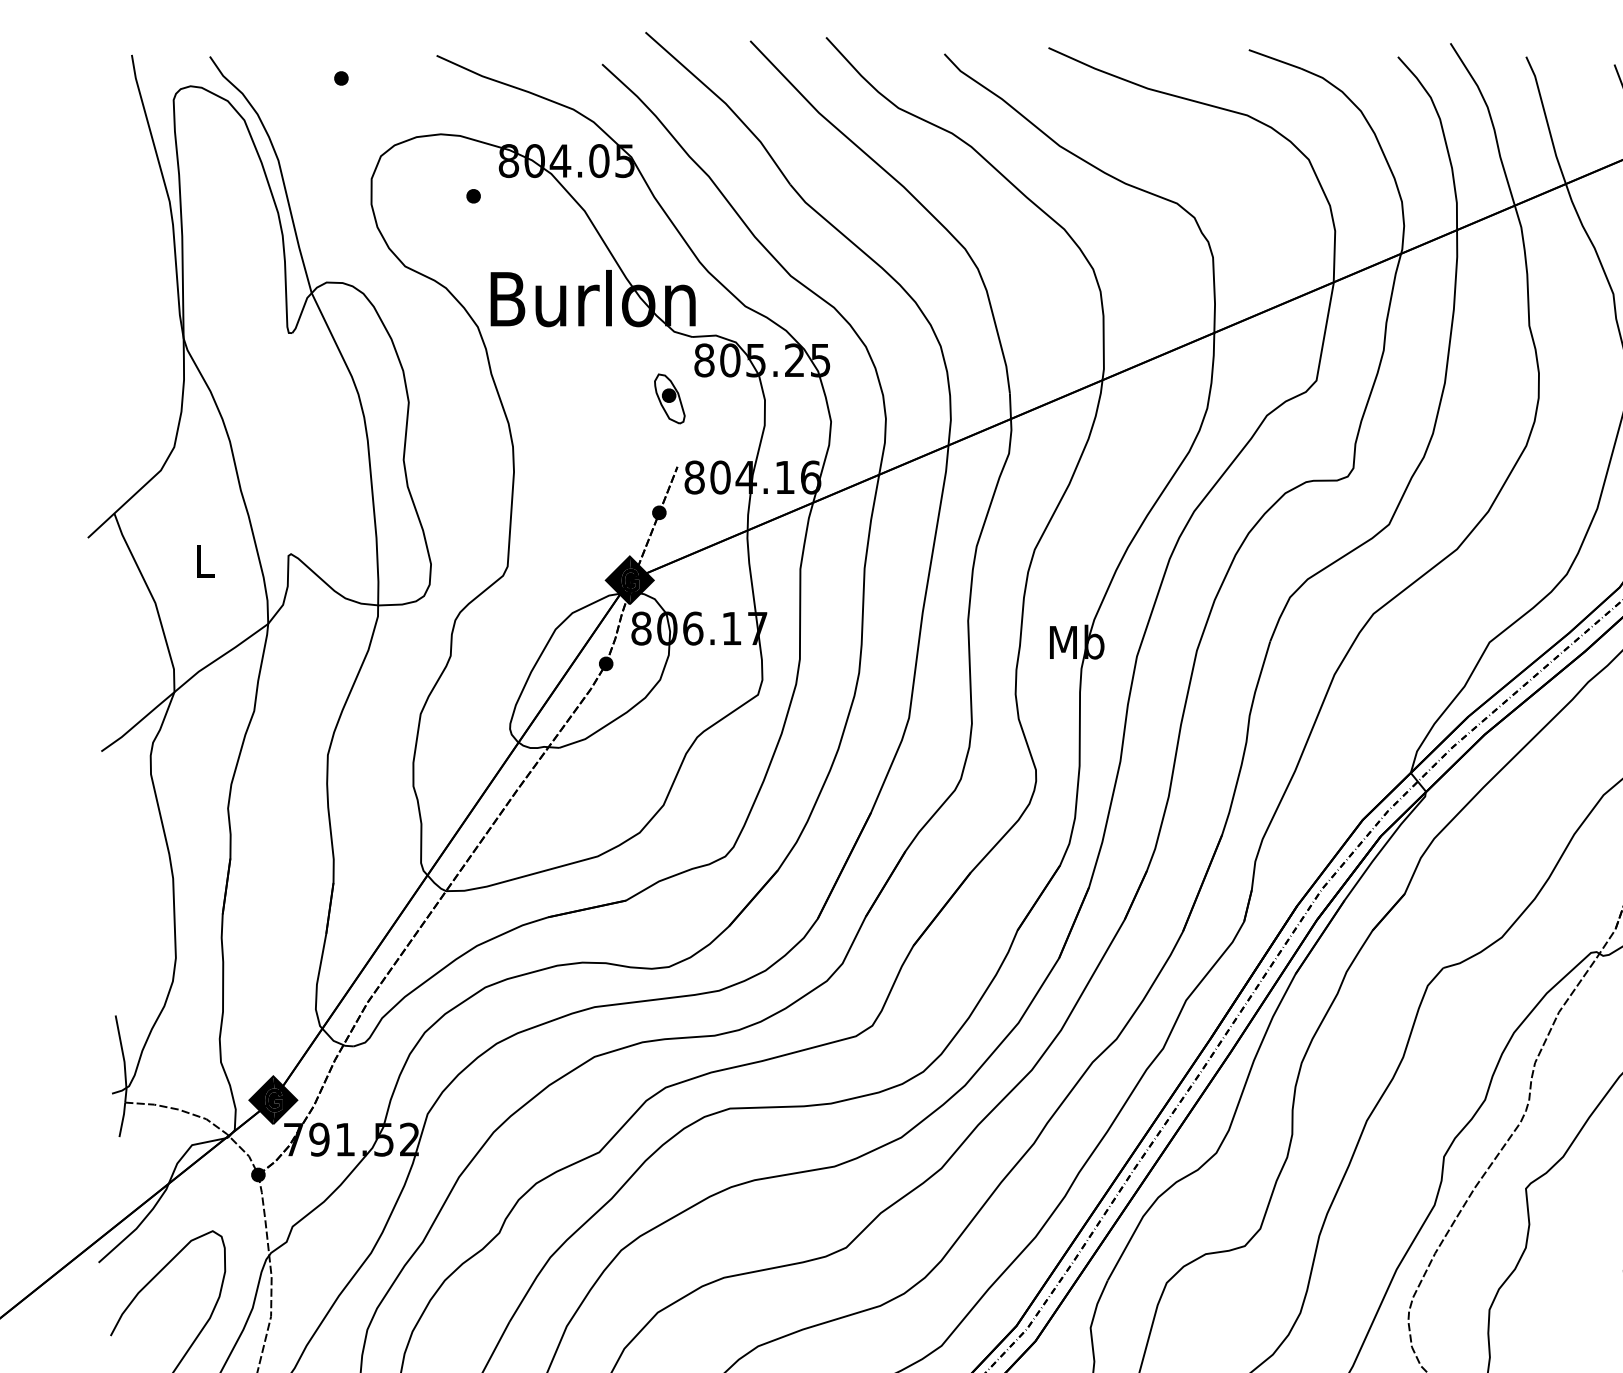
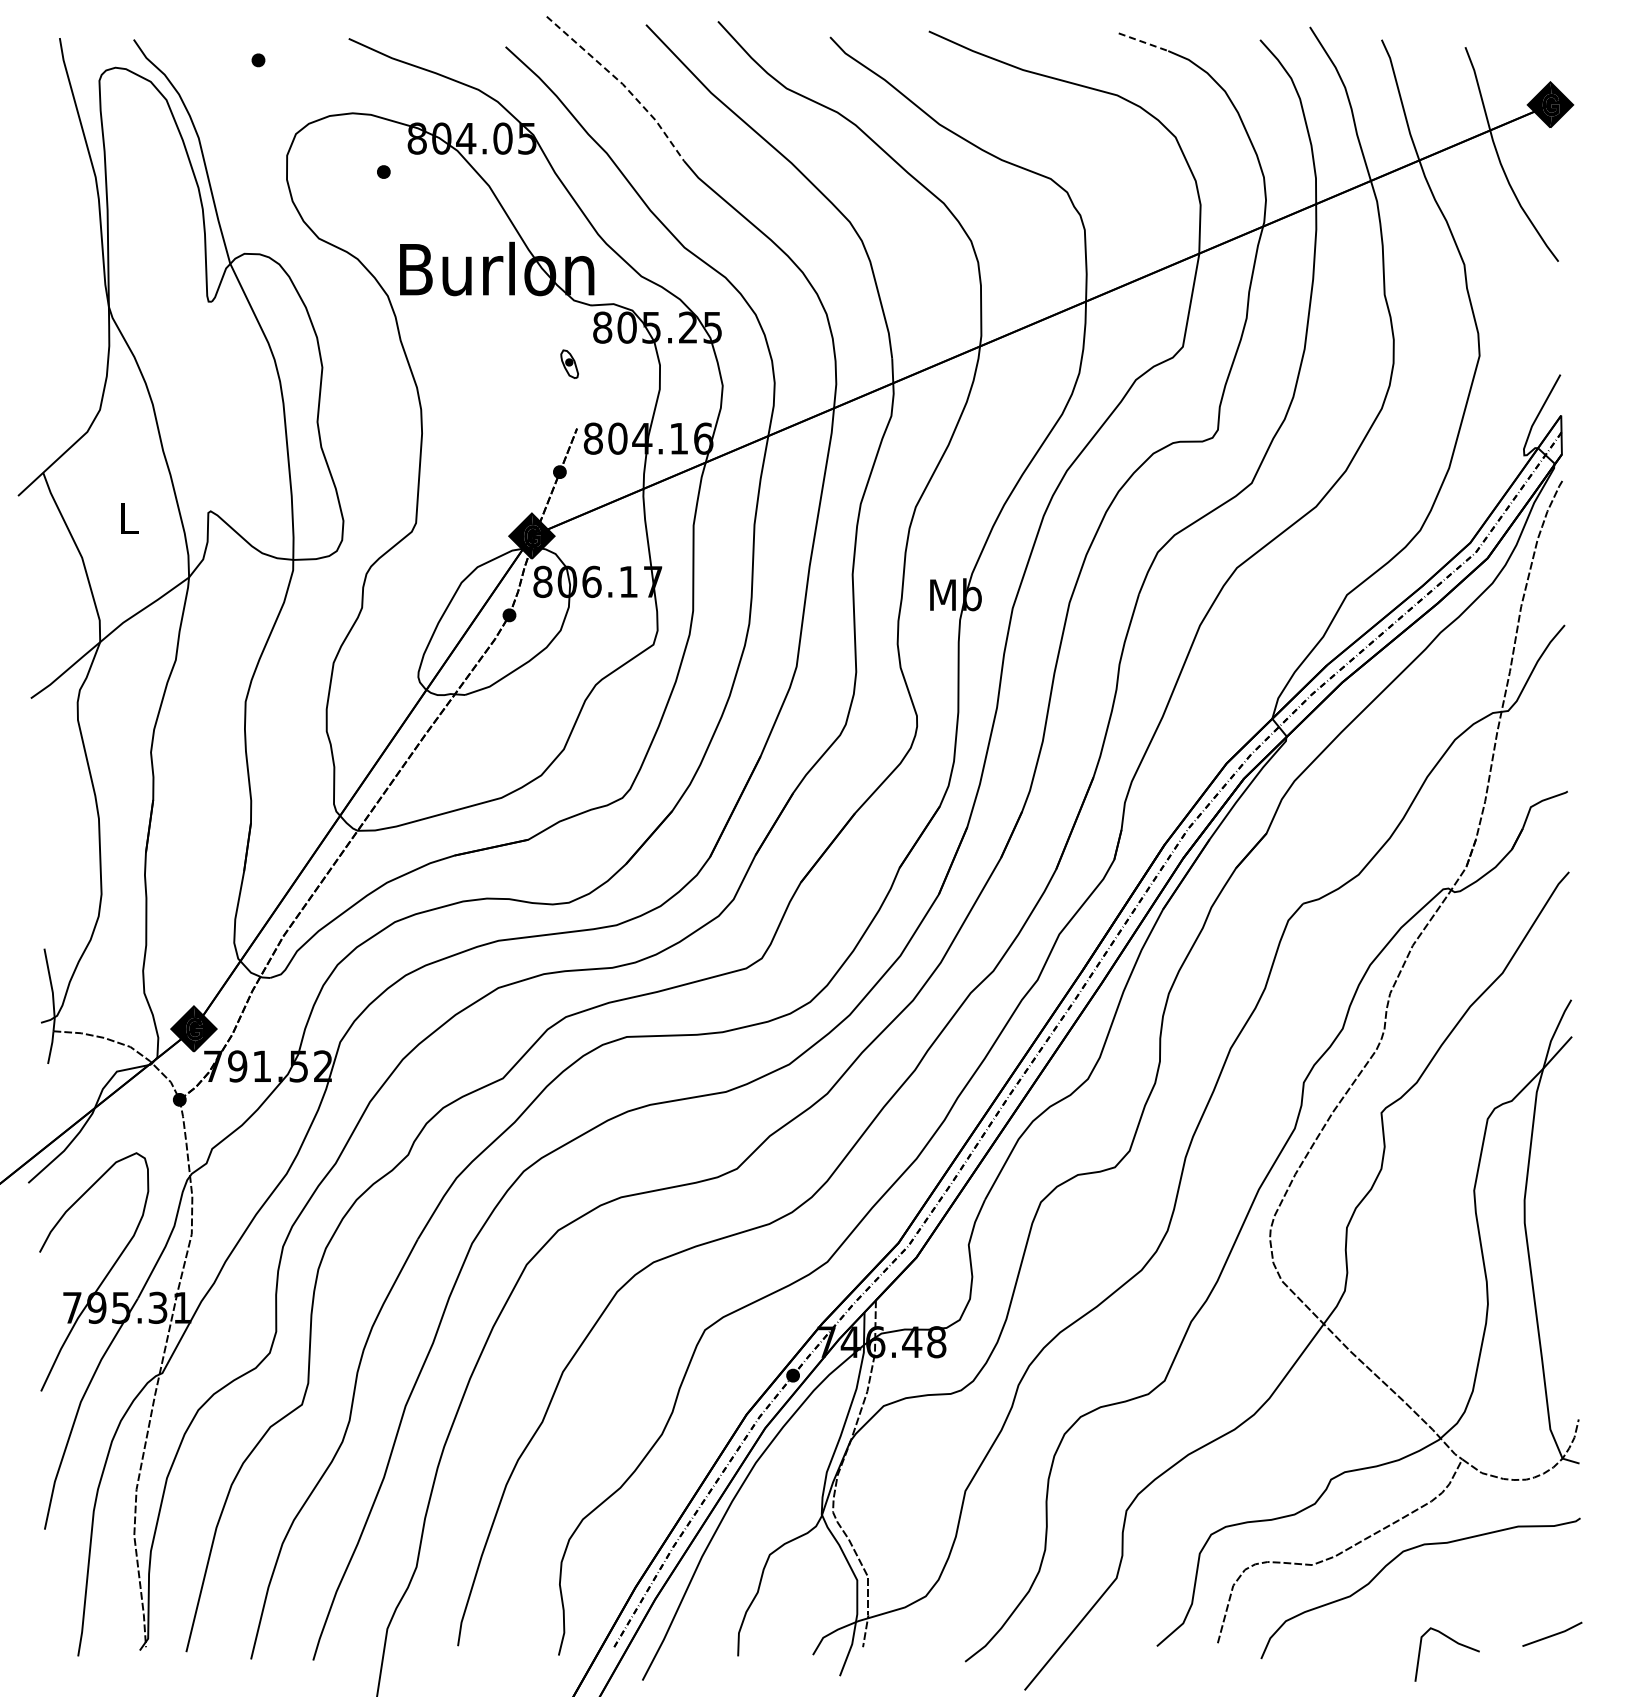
line: (1274, 59) -> (1143, 42), solid -> dashed
line: (725, 103) -> (622, 84), solid -> dashed
part: (669, 399) -> (569, 364), size x0.6

